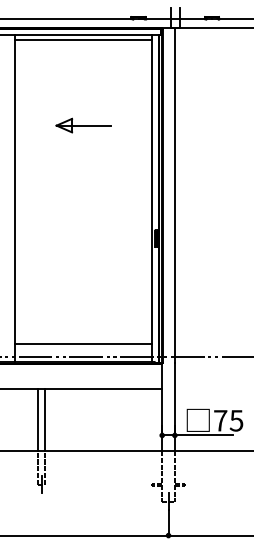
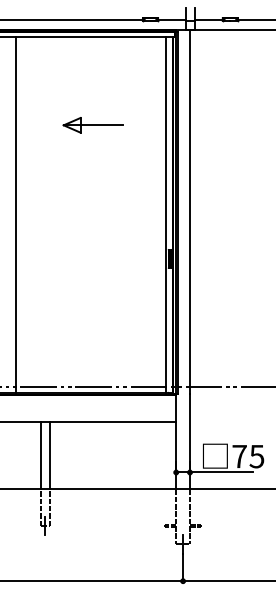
line: (83, 39) -> (90, 42), removed
part: (83, 125) -> (92, 125), moved
line: (83, 343) -> (90, 372), removed

